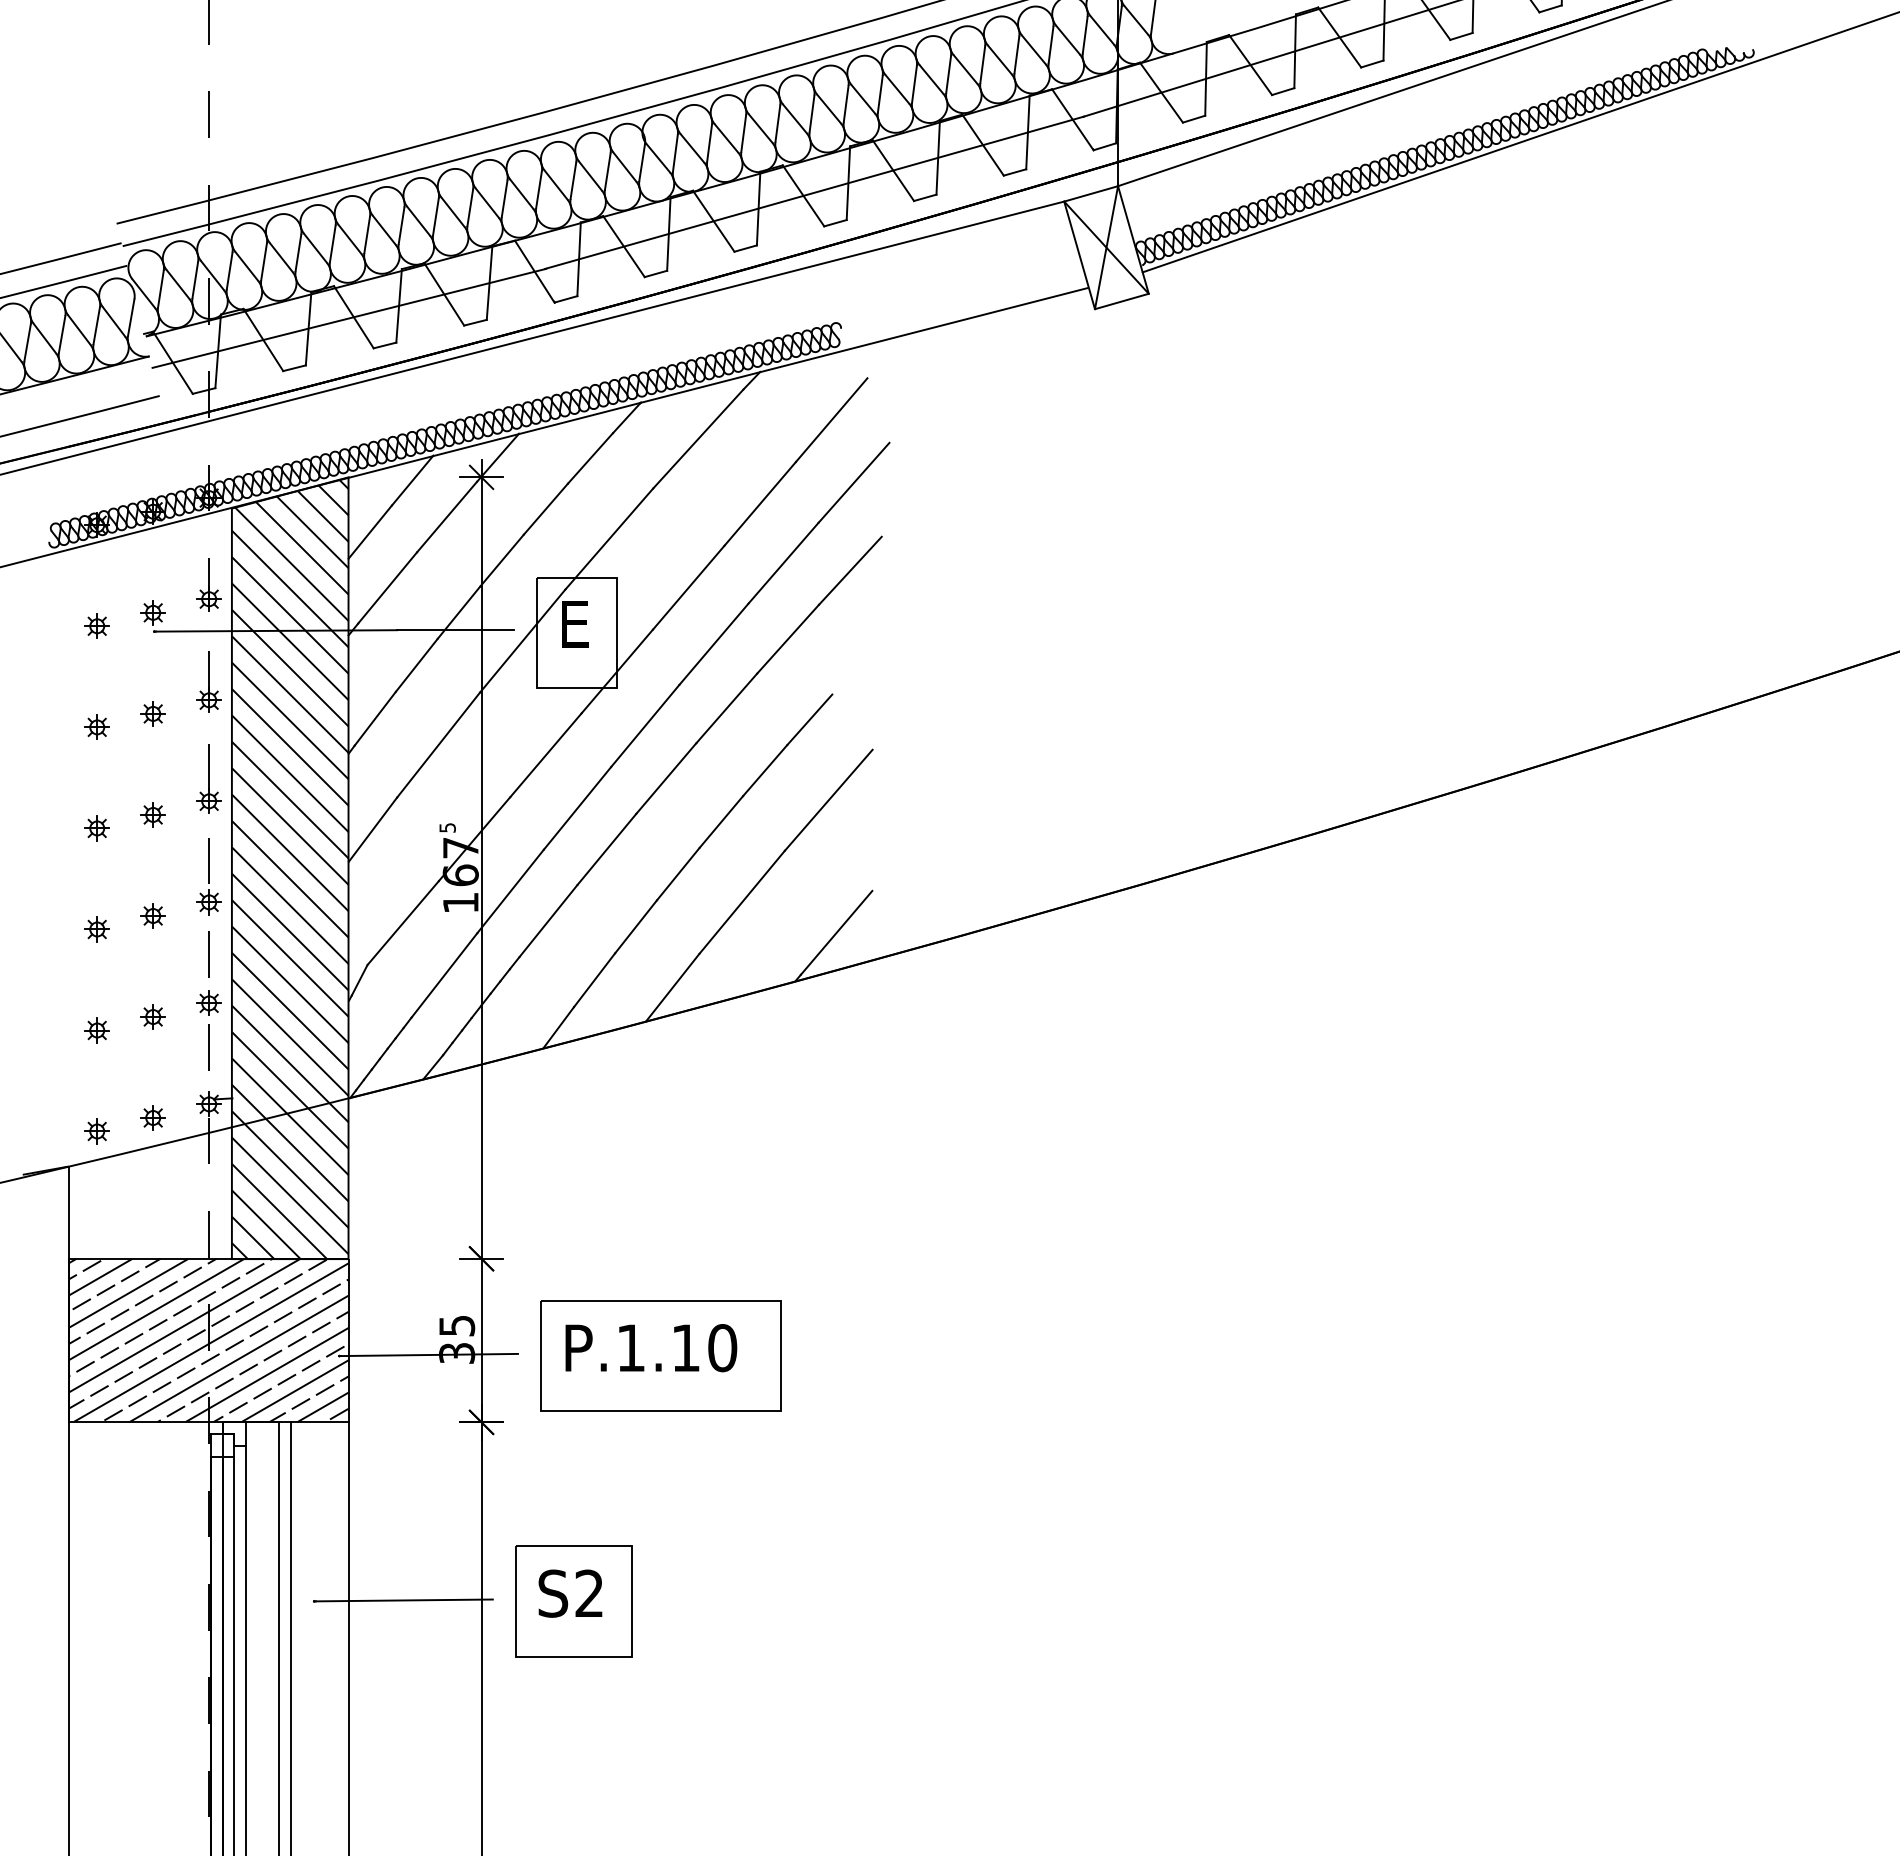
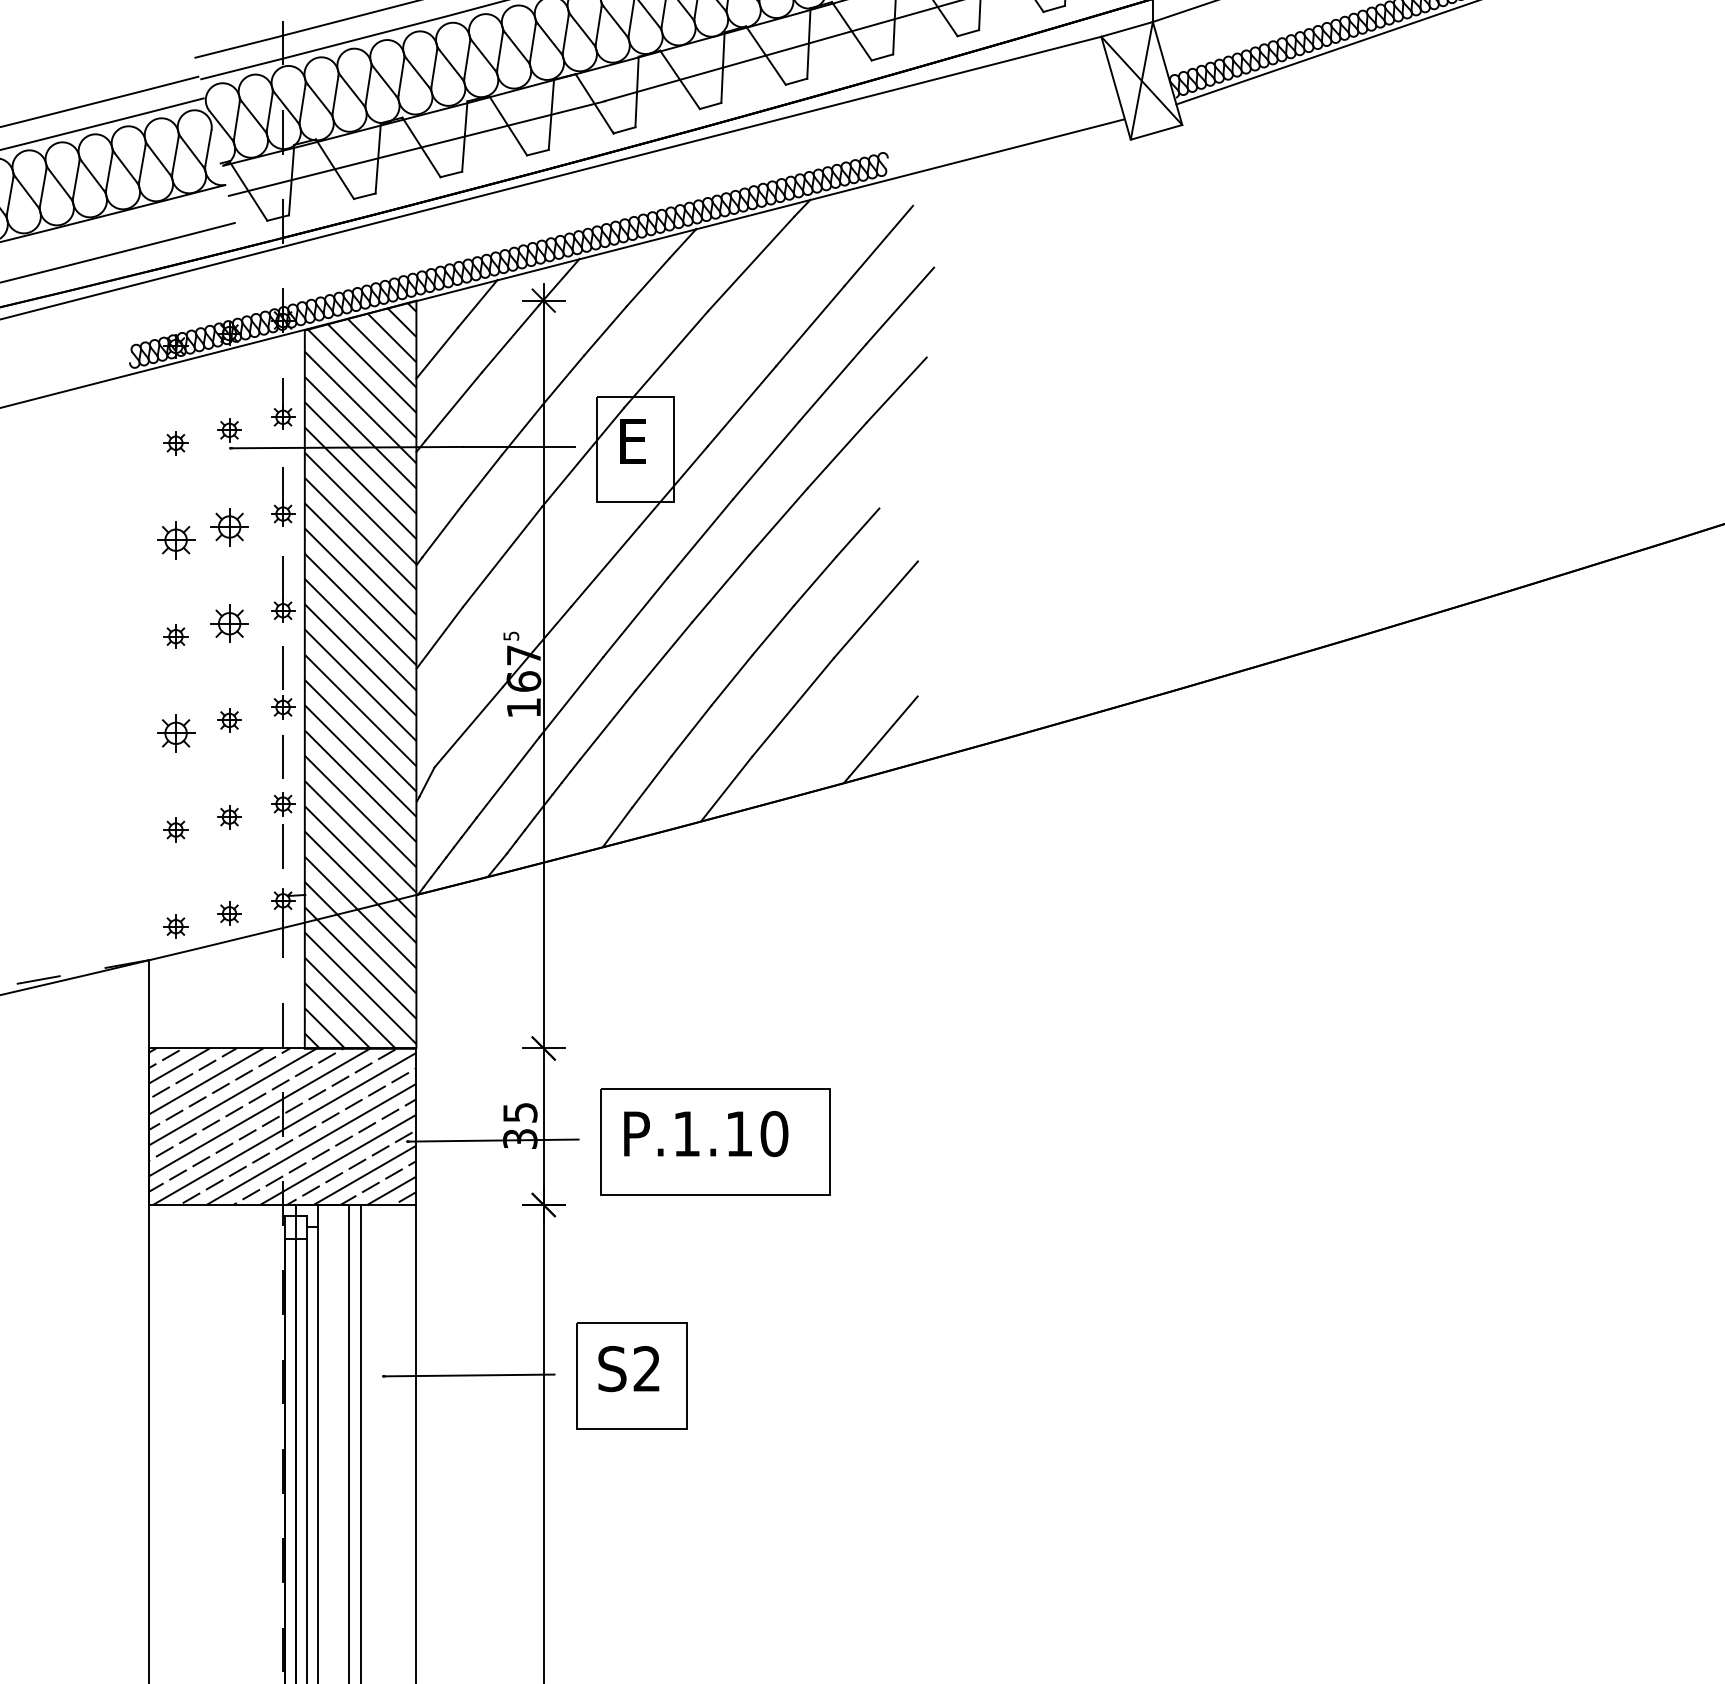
part: (152, 713) -> (228, 526), size x1.6
part: (96, 726) -> (175, 539), size x1.6
part: (152, 814) -> (228, 623), size x1.6
part: (96, 929) -> (175, 733), size x1.6

